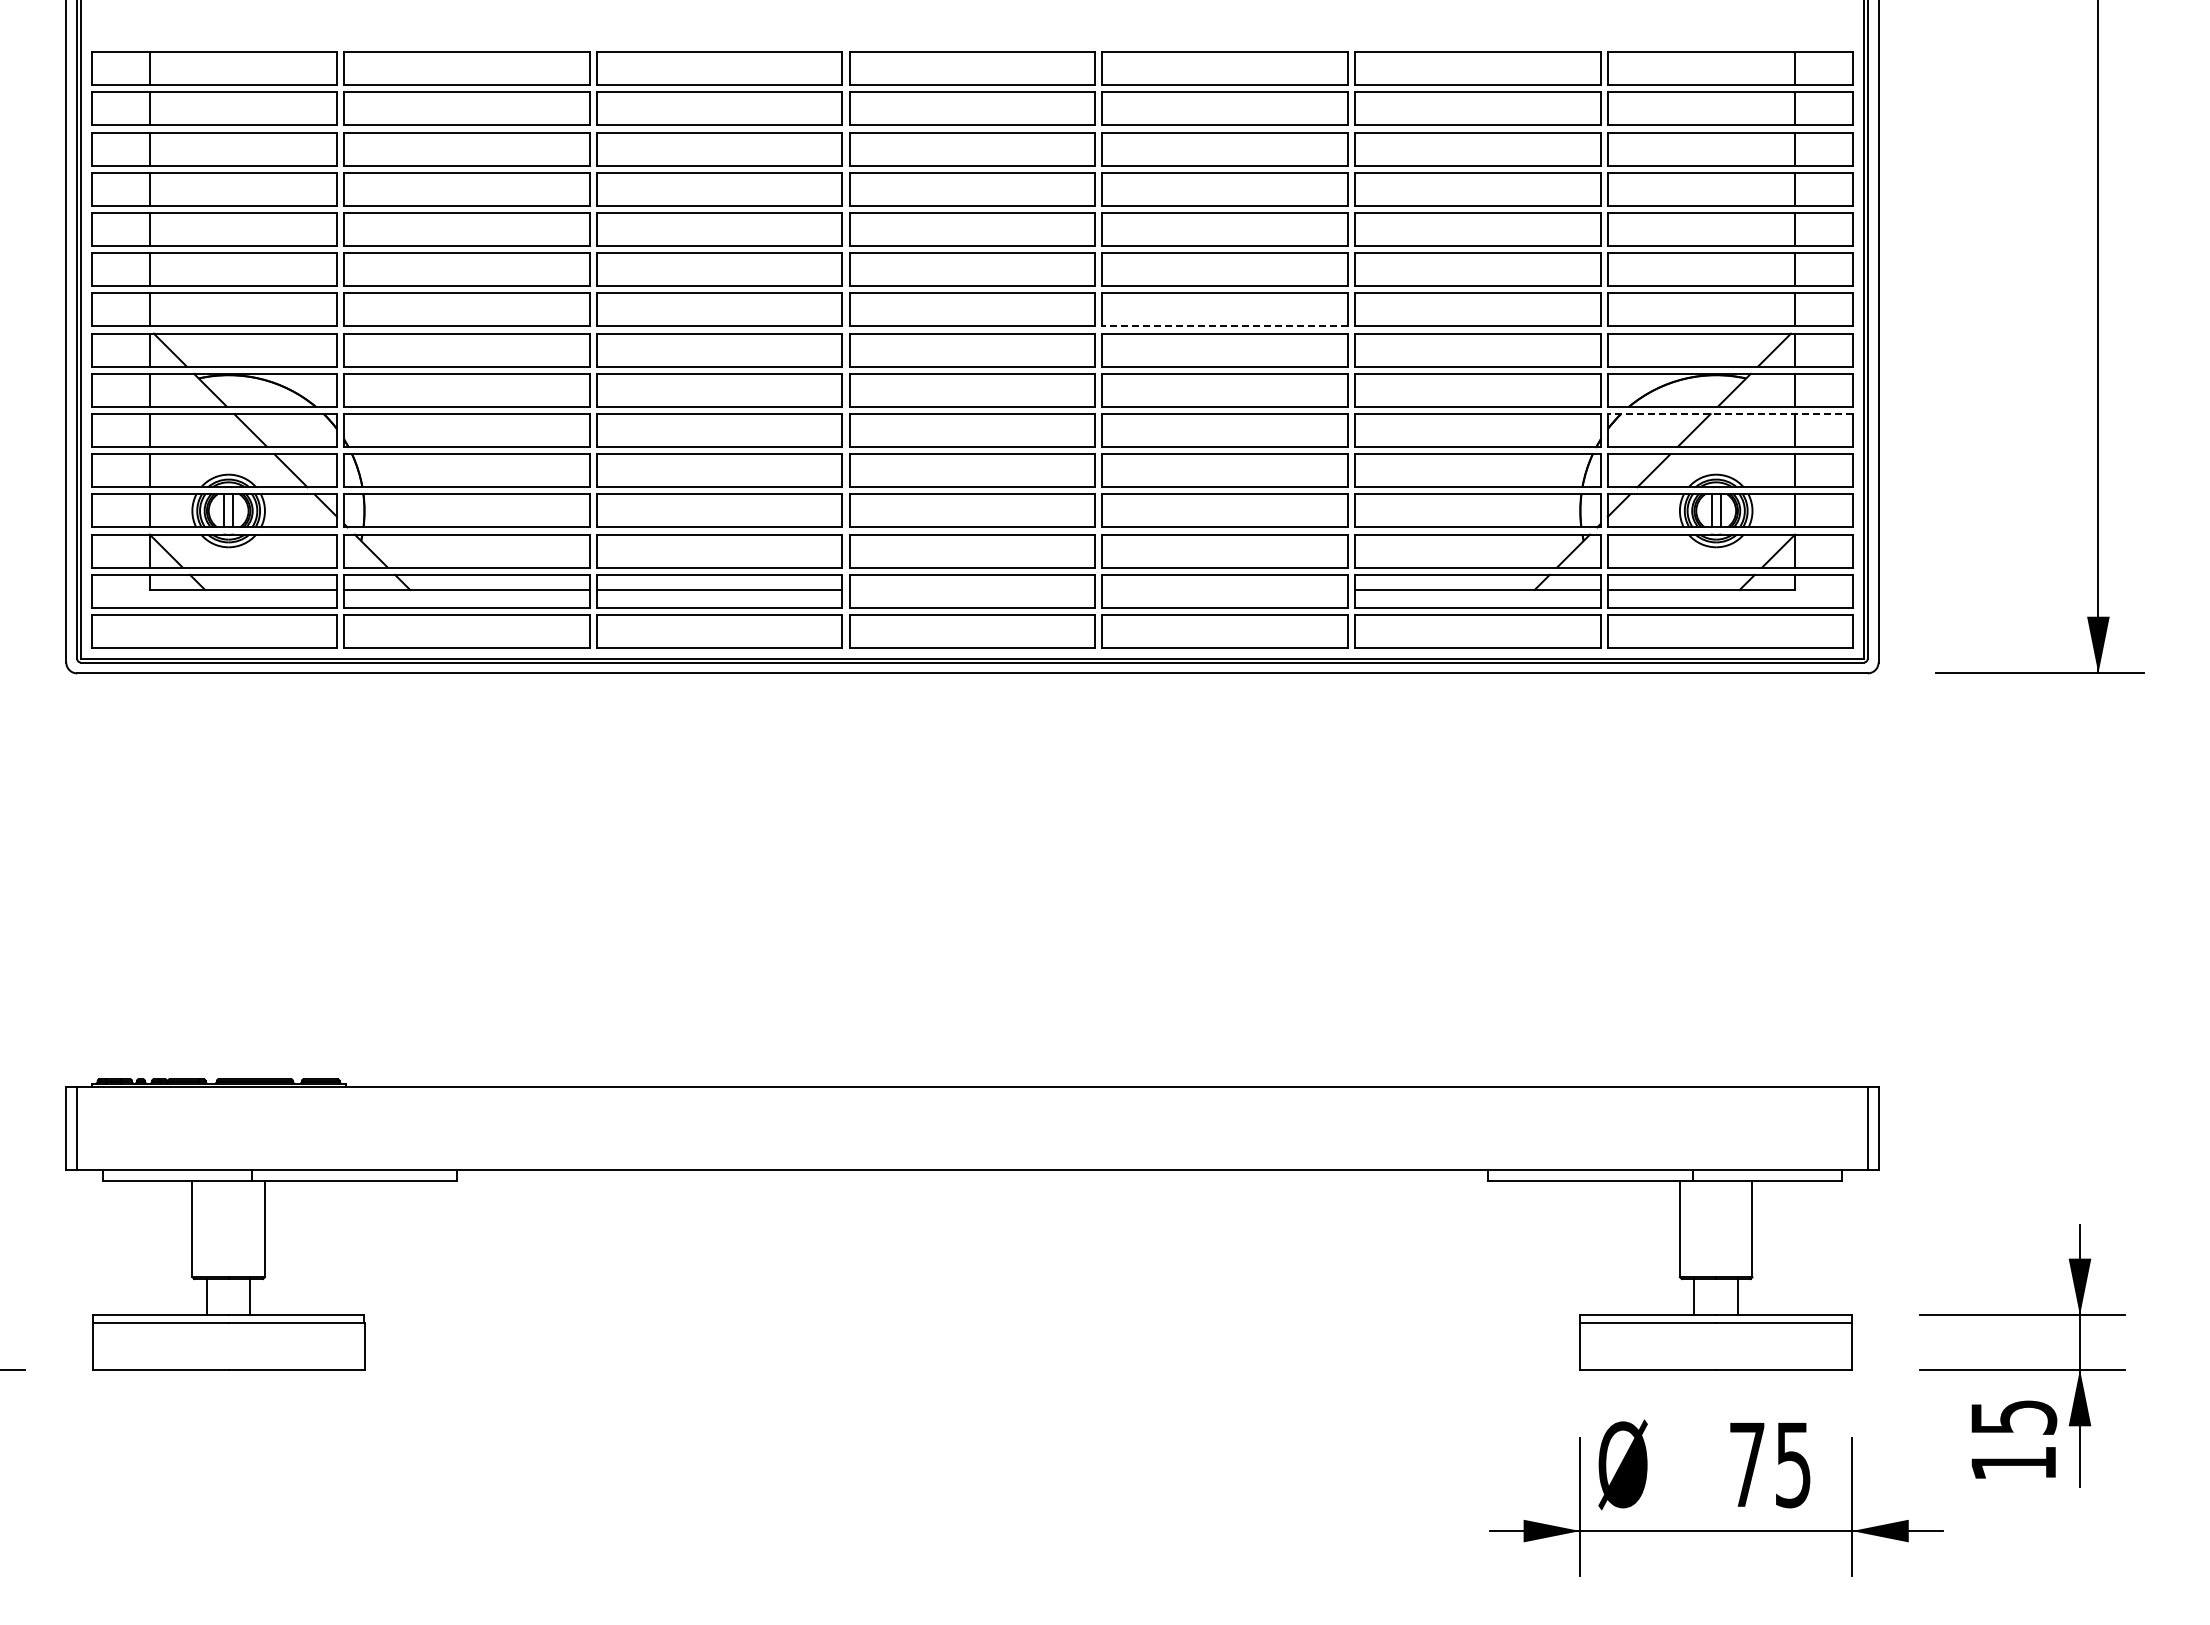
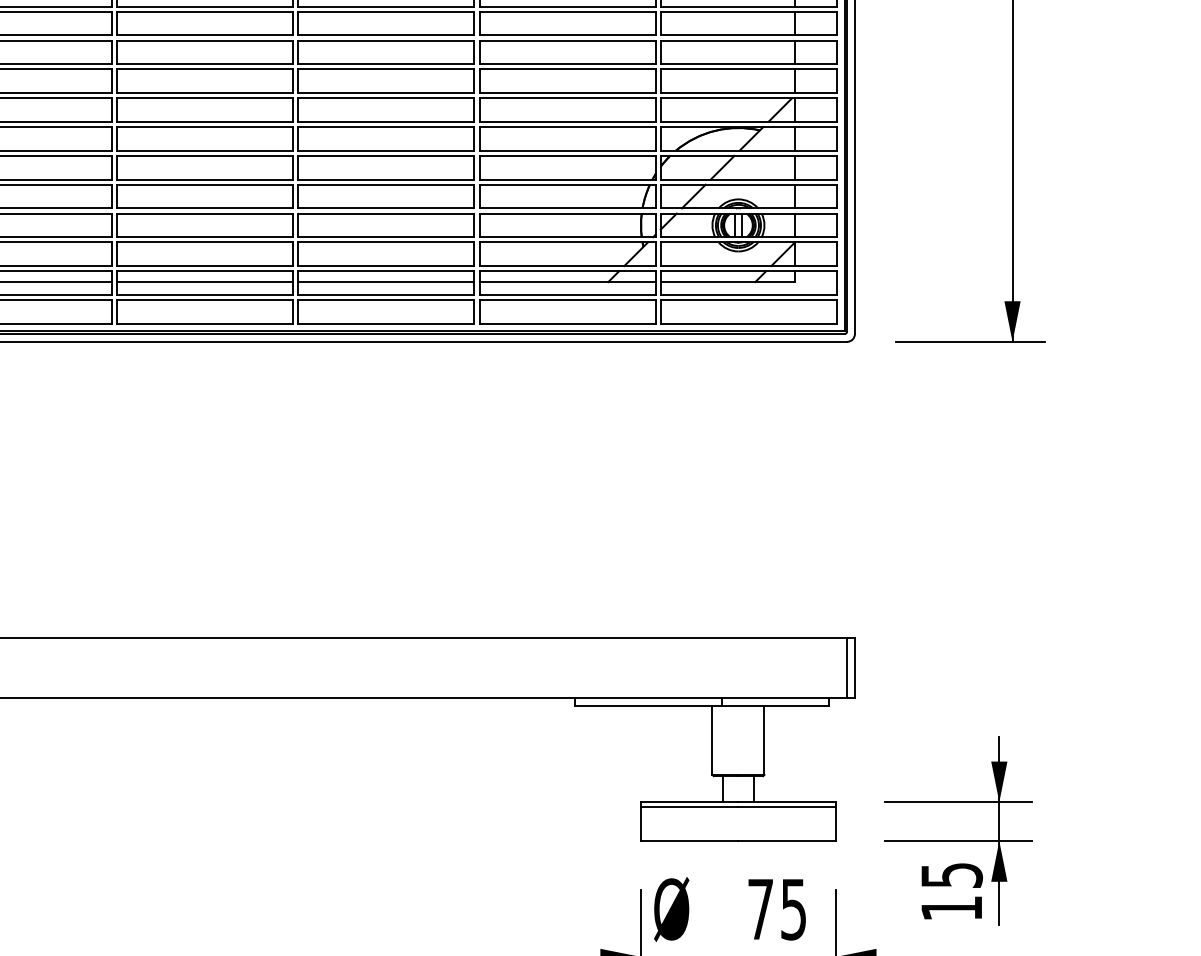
line: (1225, 326) -> (386, 93), dashed -> solid
line: (1730, 414) -> (748, 156), dashed -> solid
line: (972, 590) -> (205, 282), added
line: (1224, 590) -> (385, 282), added

